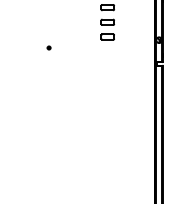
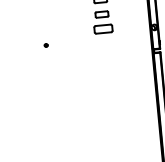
part: (107, 36) -> (103, 28), size x1.4

